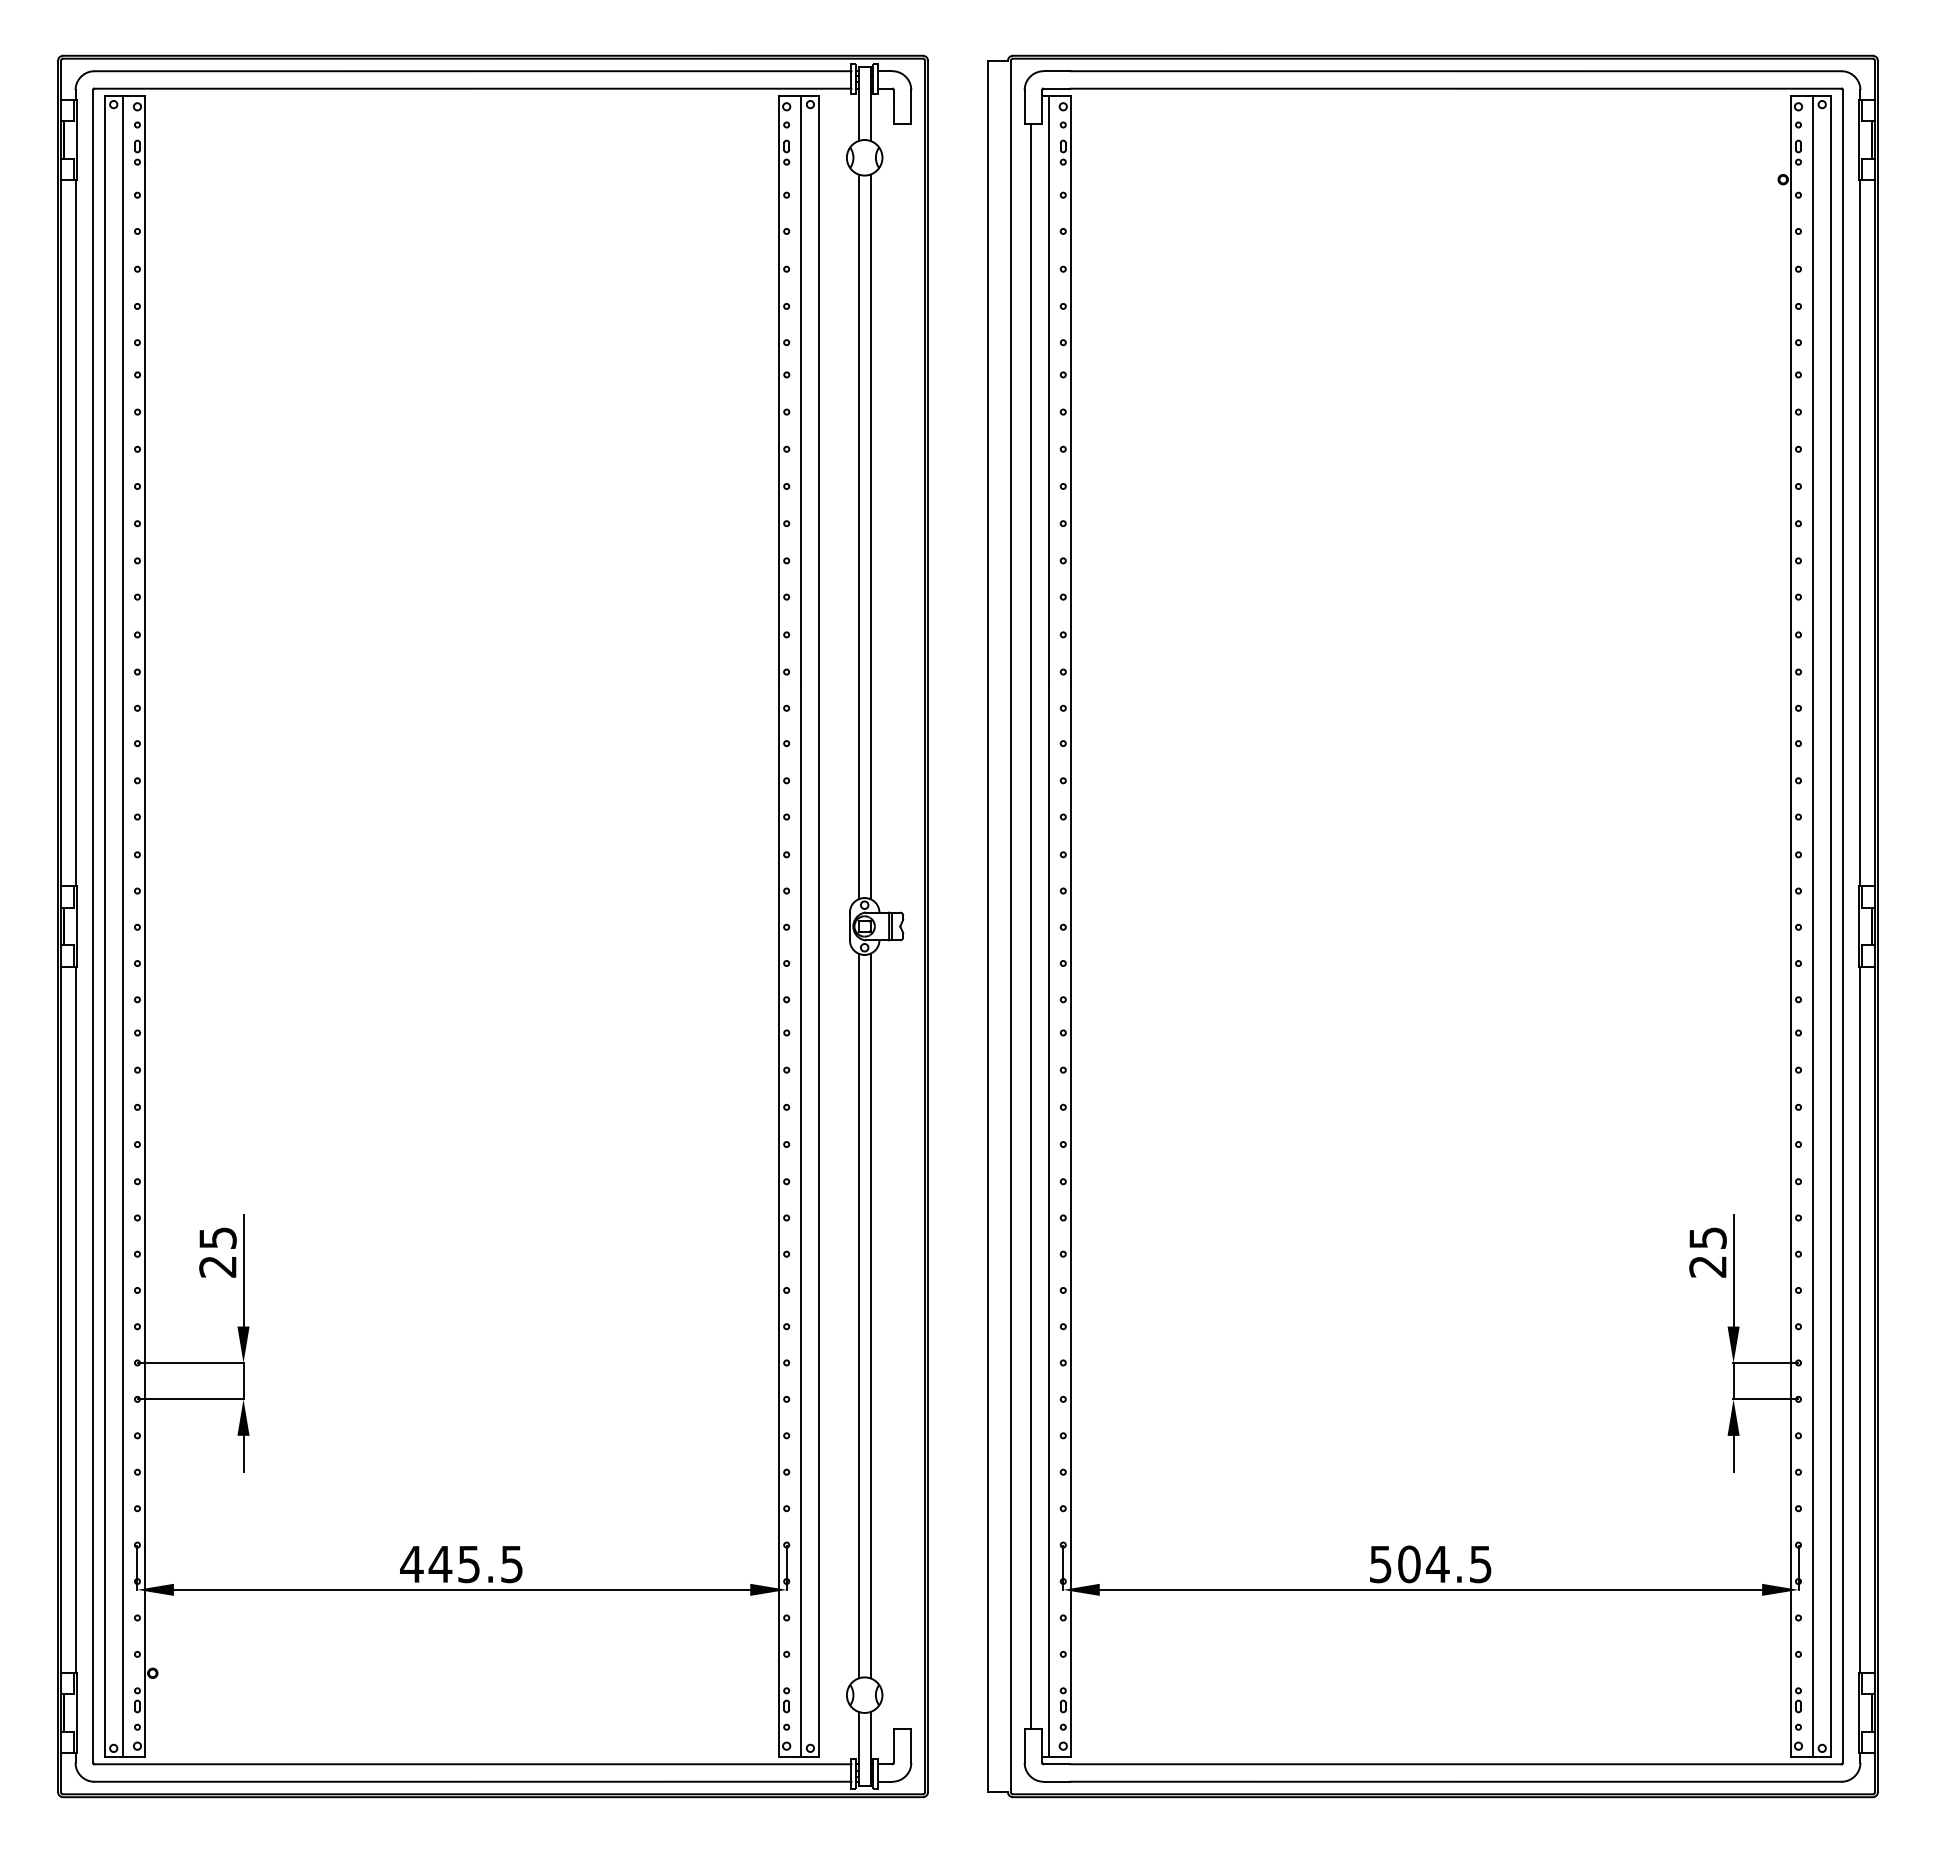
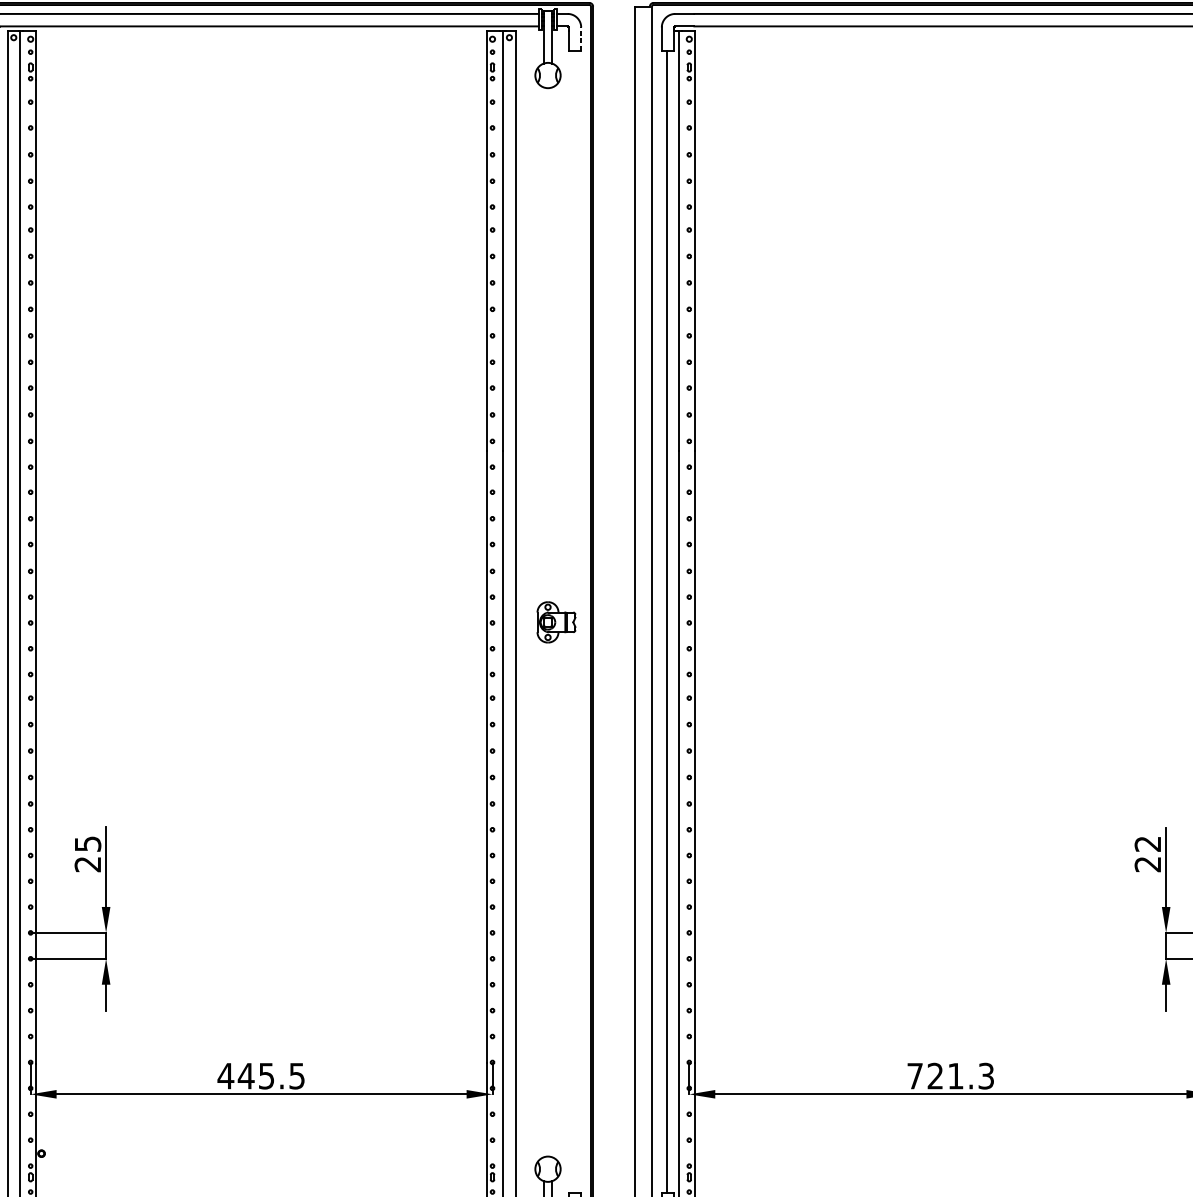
line: (911, 106) -> (581, 39), solid -> dashed
line: (858, 536) -> (543, 344), removed
line: (870, 536) -> (552, 344), removed
text: (1707, 1238) -> (1147, 844), 25 -> 22
line: (858, 1315) -> (543, 899), removed
line: (870, 1315) -> (552, 899), removed
text: (1430, 1564) -> (950, 1076), 504.5 -> 721.3

